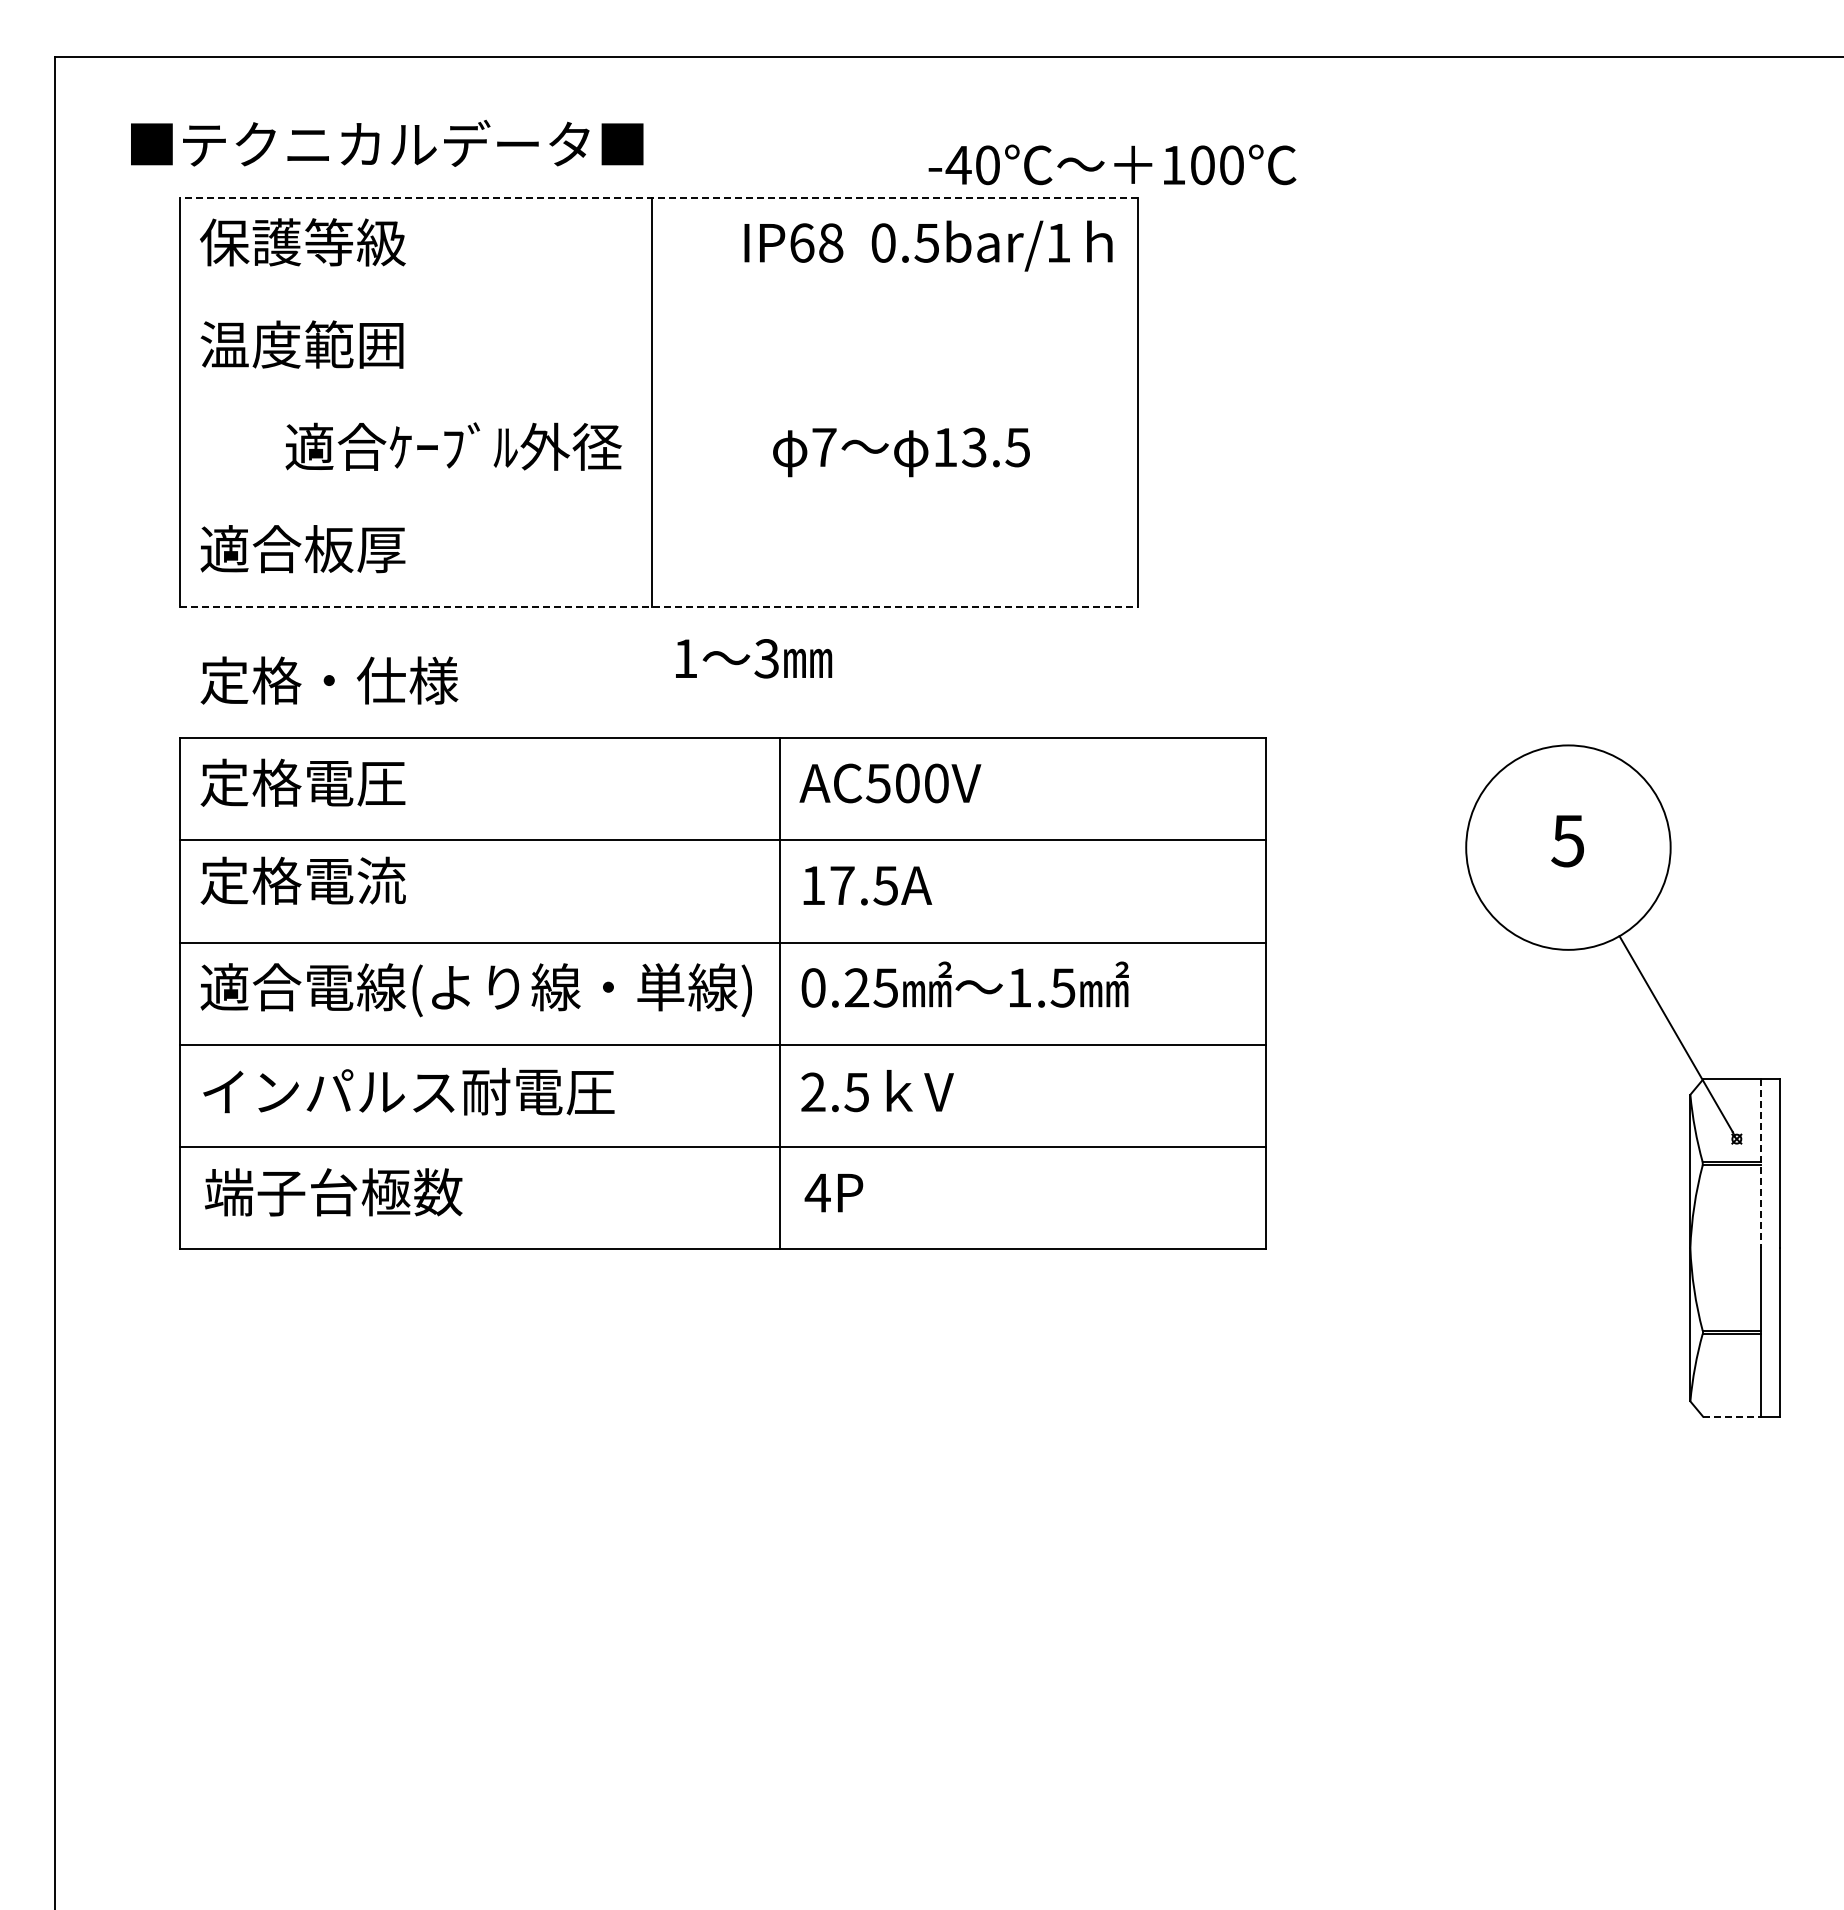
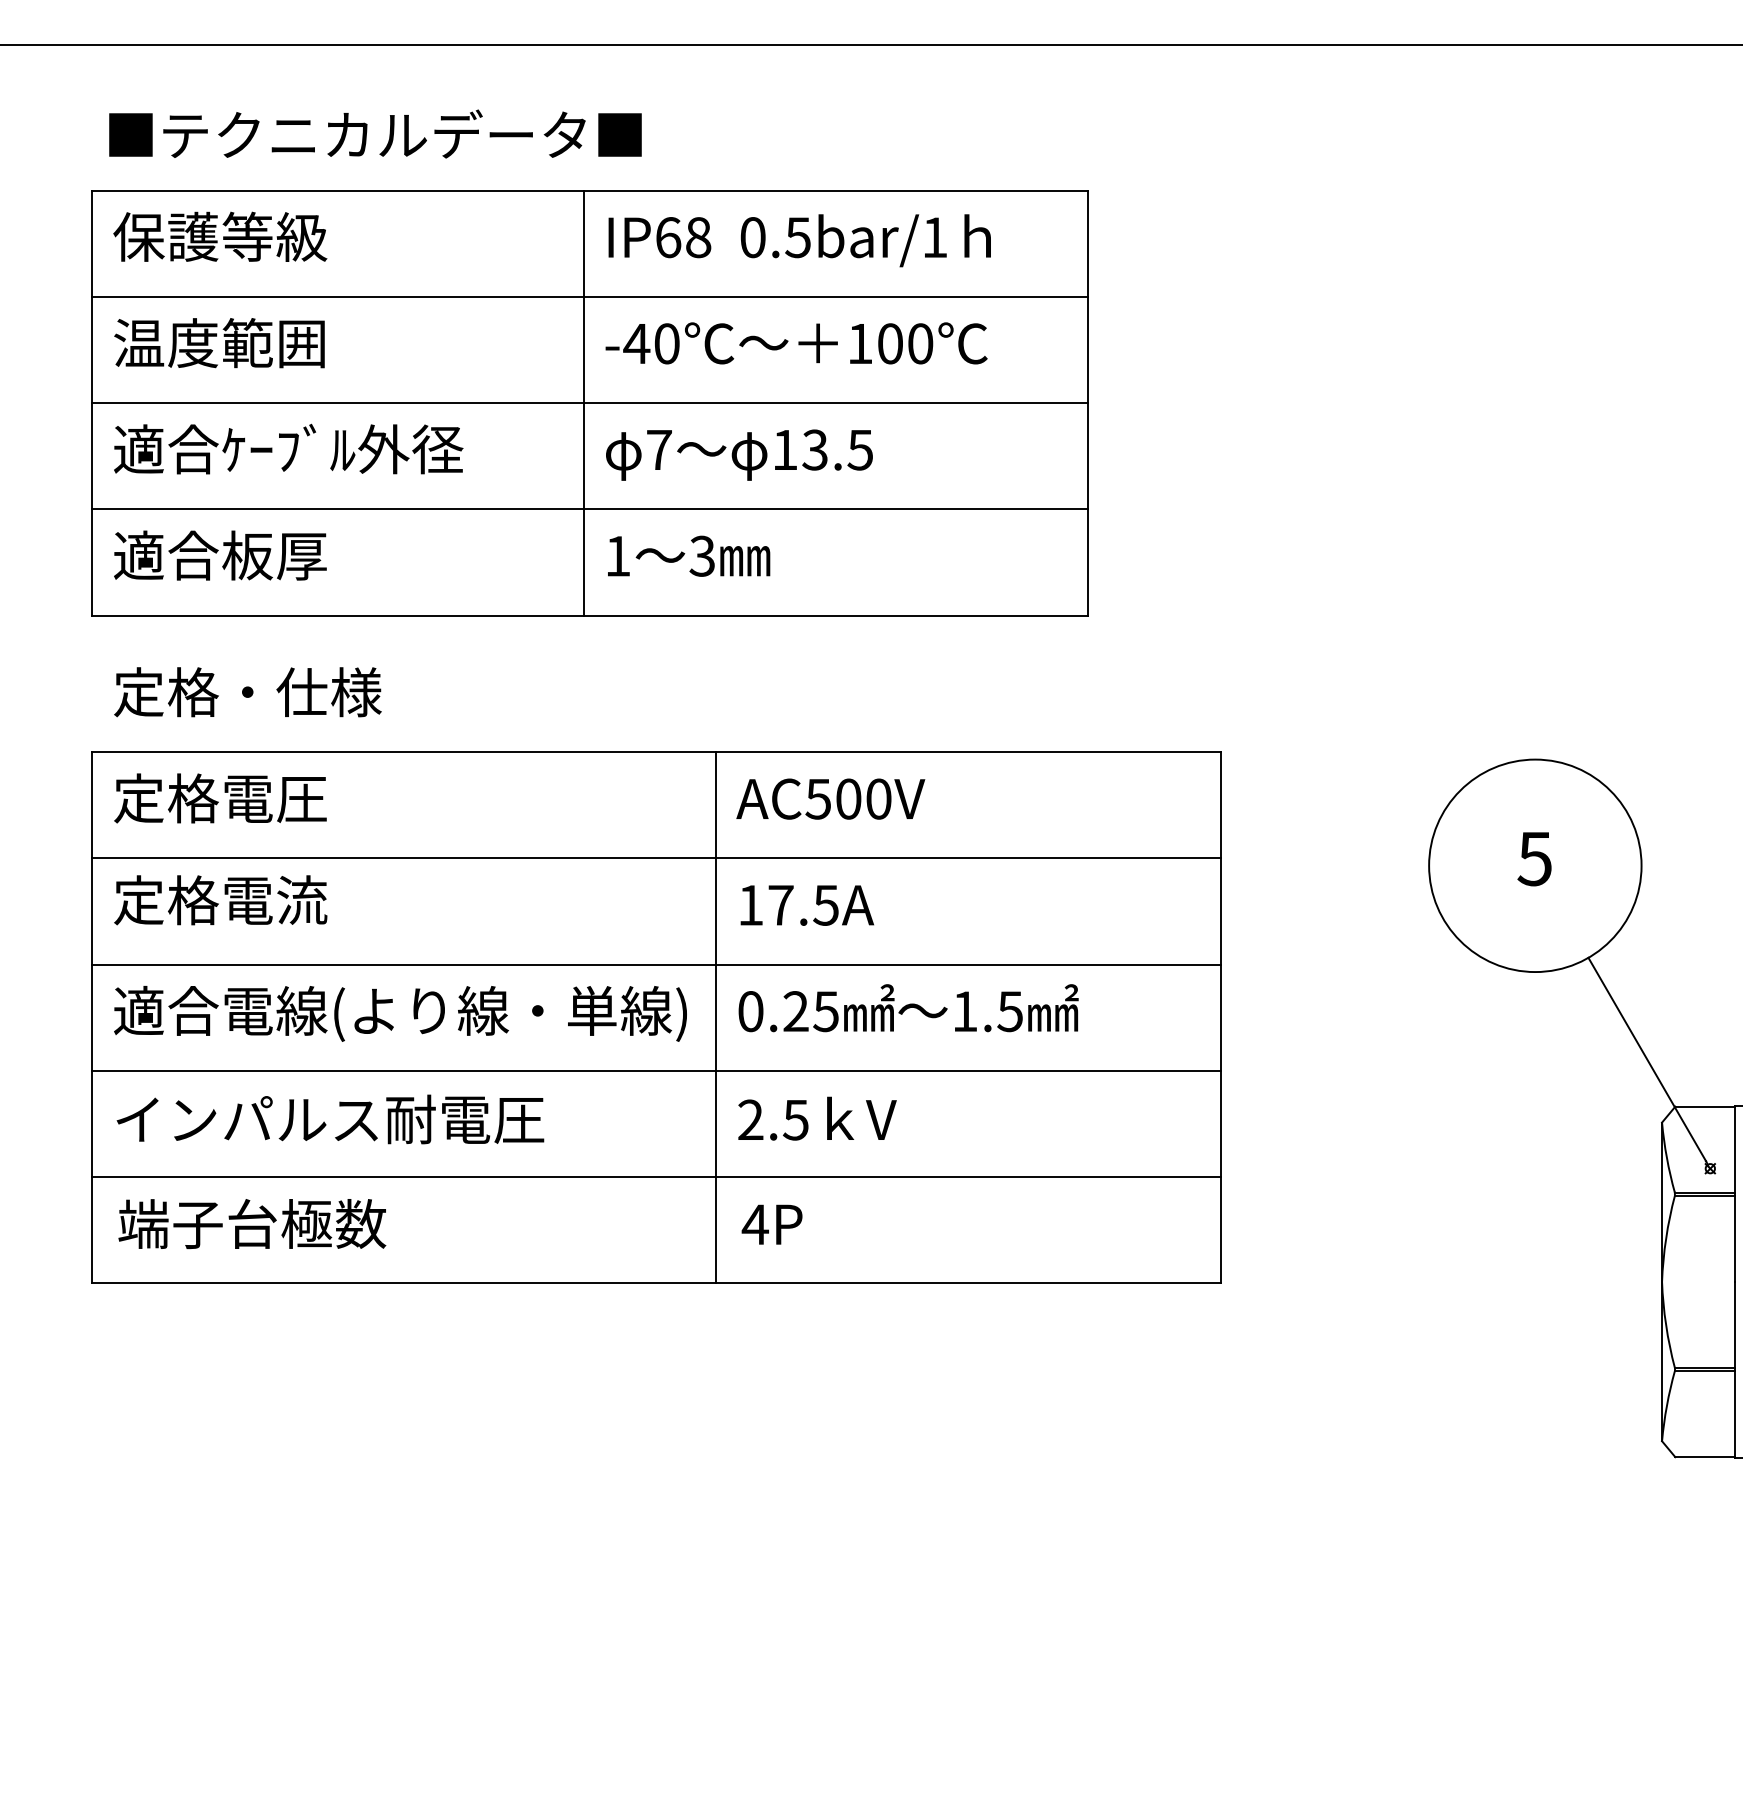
text: (387, 142) -> (375, 133), moved
text: (1112, 164) -> (796, 342), moved
line: (658, 197) -> (589, 190), dashed -> solid
text: (928, 245) -> (799, 240), moved
line: (658, 300) -> (589, 297), added
line: (658, 402) -> (589, 403), added
text: (453, 446) -> (288, 448), moved
text: (901, 452) -> (739, 455), moved
line: (658, 504) -> (589, 509), added
line: (659, 606) -> (590, 615), dashed -> solid
text: (754, 658) -> (689, 556), moved
line: (1760, 1163) -> (1734, 1194), dashed -> solid
line: (1731, 1416) -> (1704, 1456), dashed -> solid

